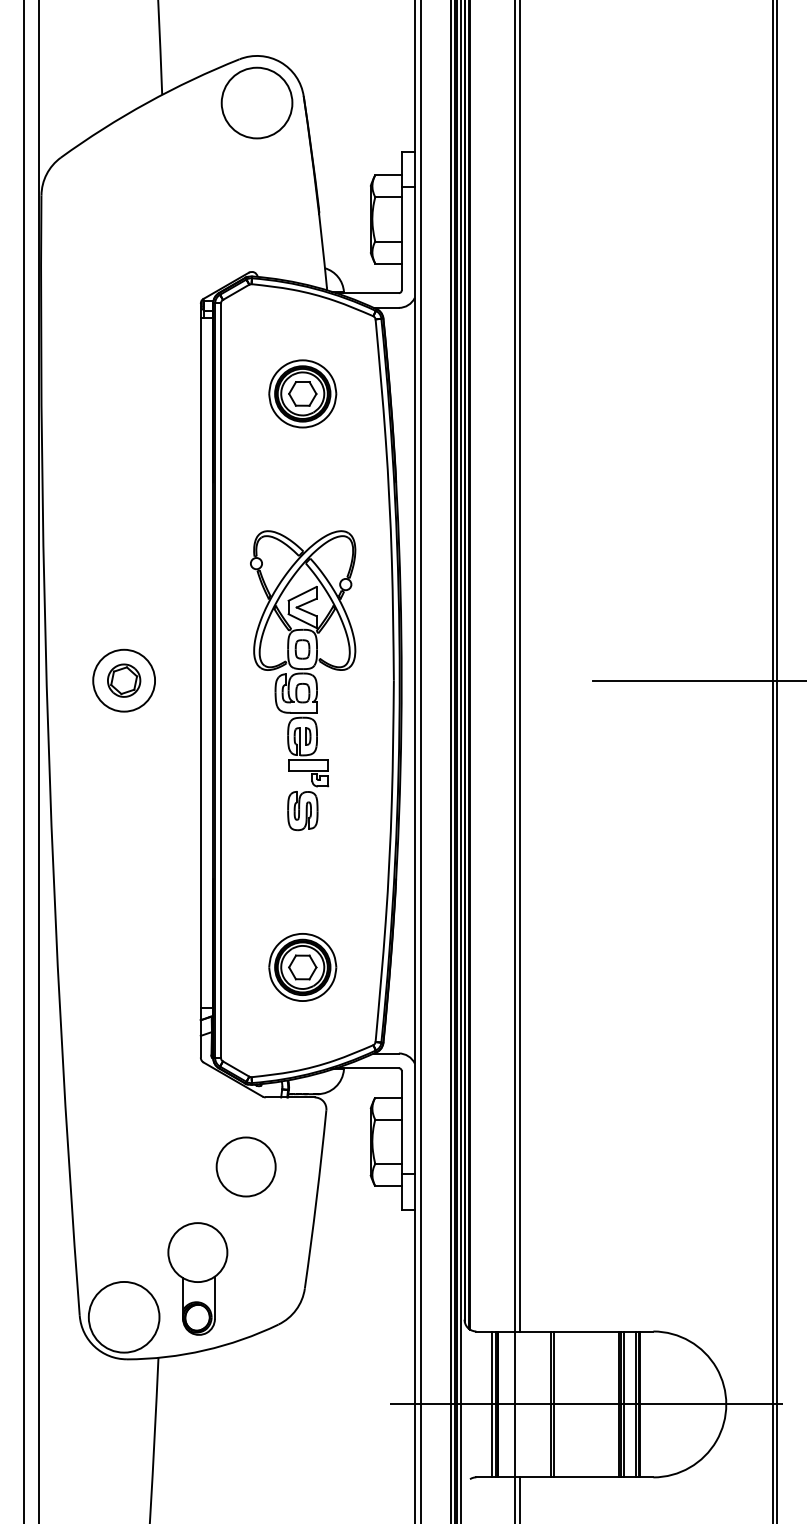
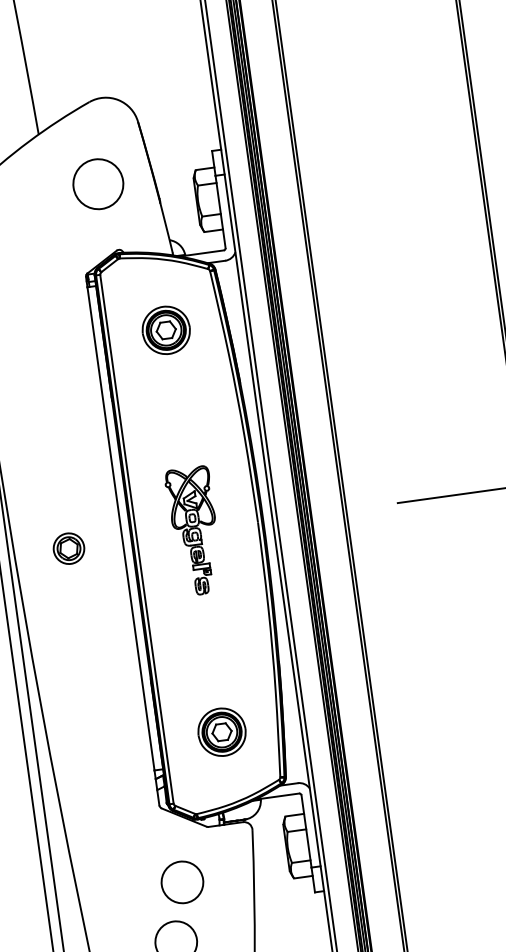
circle: (256, 102) -> (97, 183), moved
circle: (124, 680) -> (69, 548), size x0.7
part: (303, 680) -> (194, 531), size x0.6
circle: (245, 1166) -> (181, 882), moved

